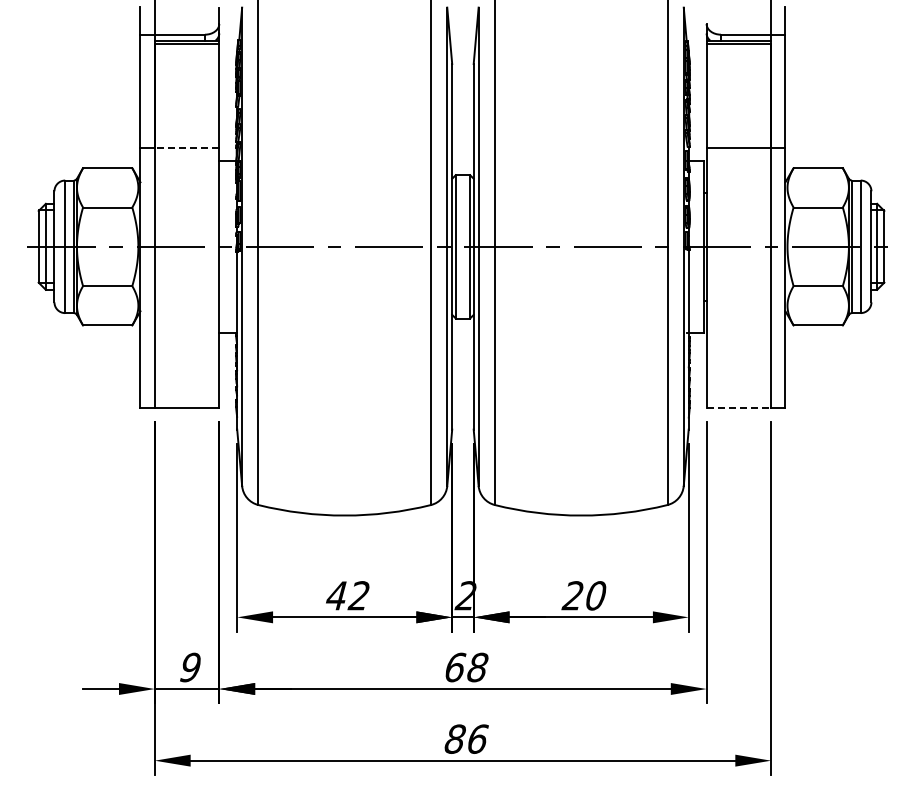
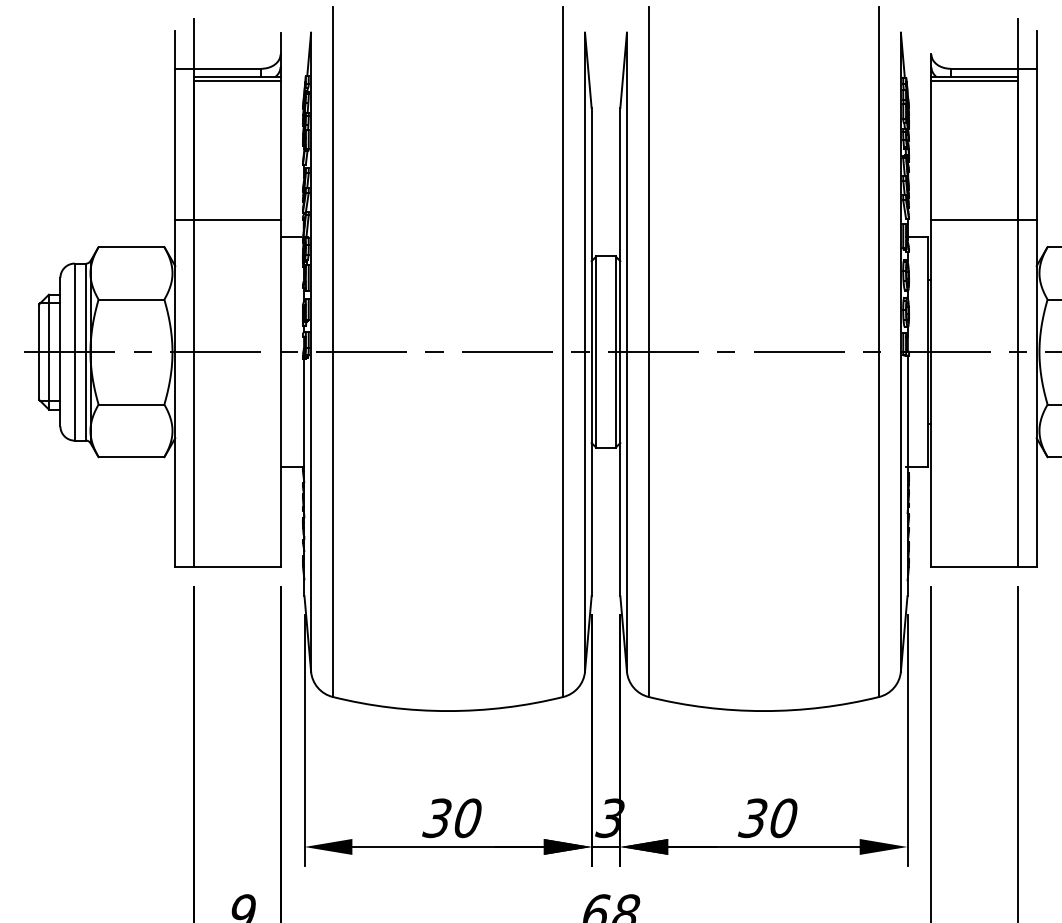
line: (186, 147) -> (236, 219), dashed -> solid
line: (739, 408) -> (975, 568), dashed -> solid
text: (347, 595) -> (451, 817), 42 -> 30
text: (465, 595) -> (609, 817), 2 -> 3
text: (572, 595) -> (752, 817), 20 -> 30

